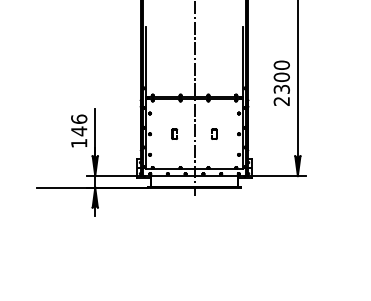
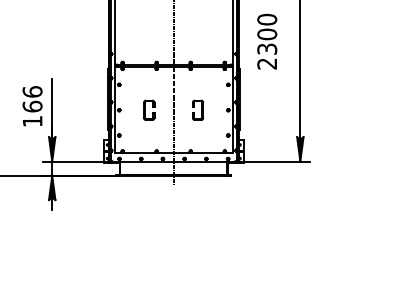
text: (281, 82) -> (266, 40), moved
text: (79, 131) -> (32, 106), 146 -> 166
part: (174, 133) -> (149, 109), size x1.6
part: (214, 133) -> (198, 109), size x1.6

